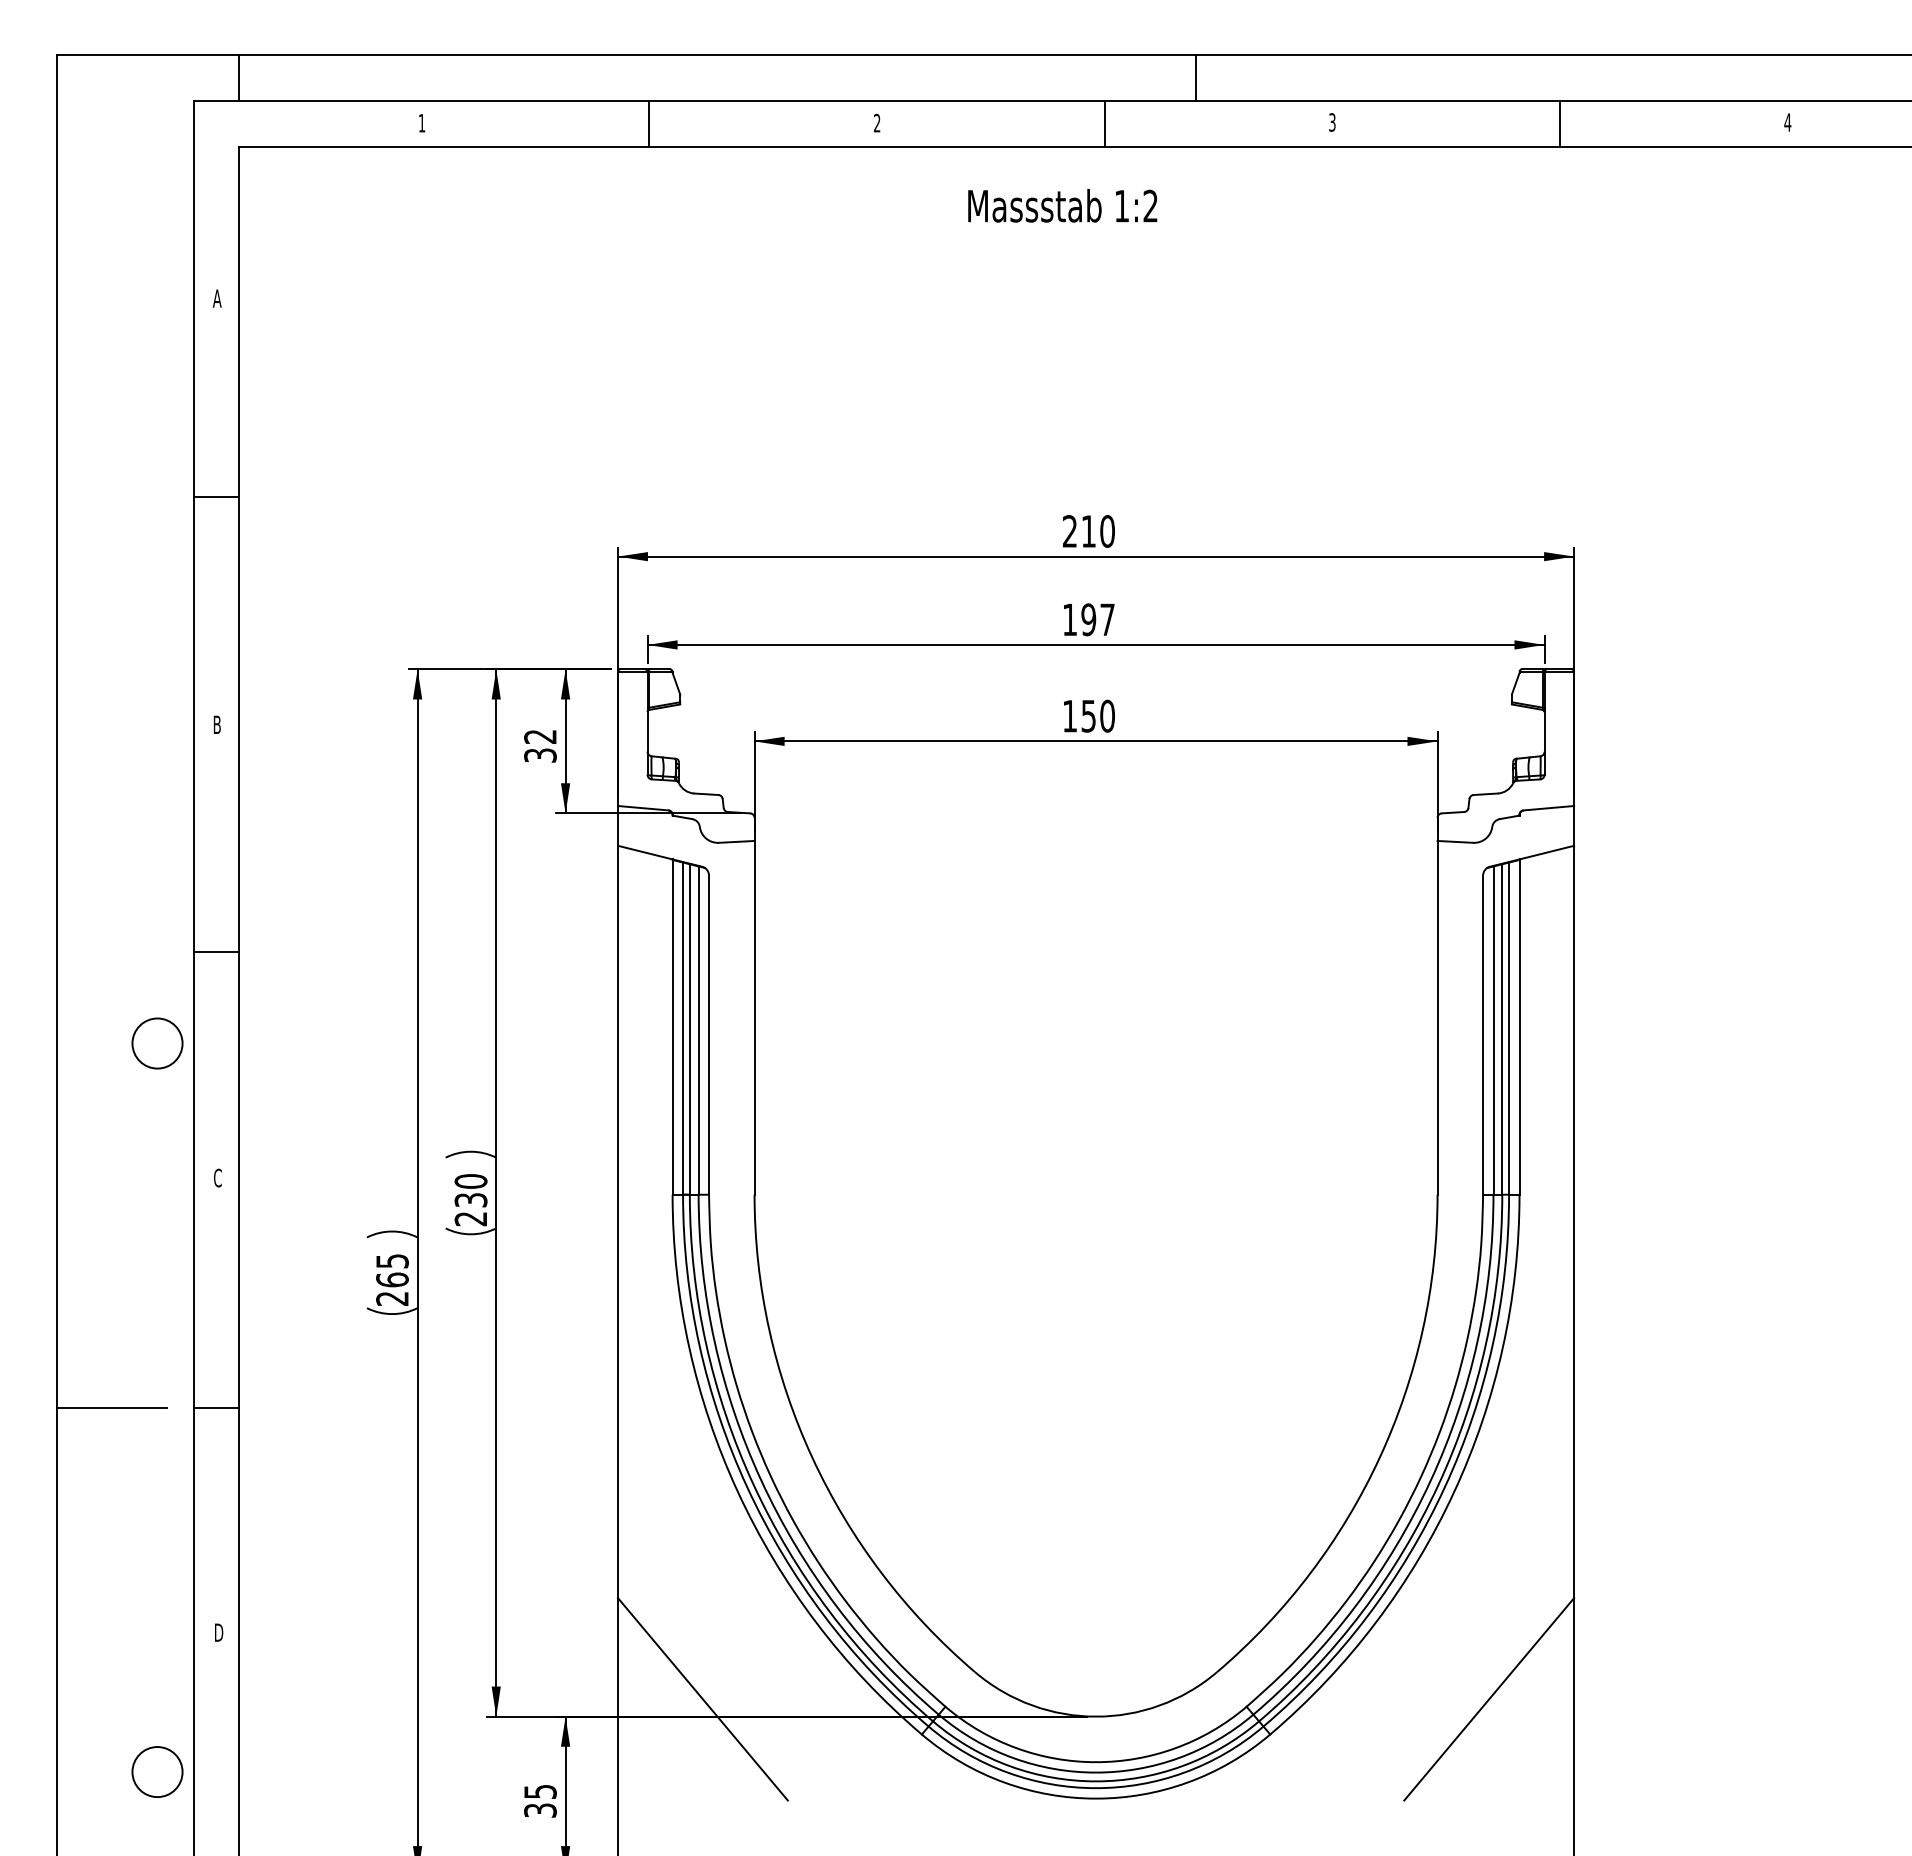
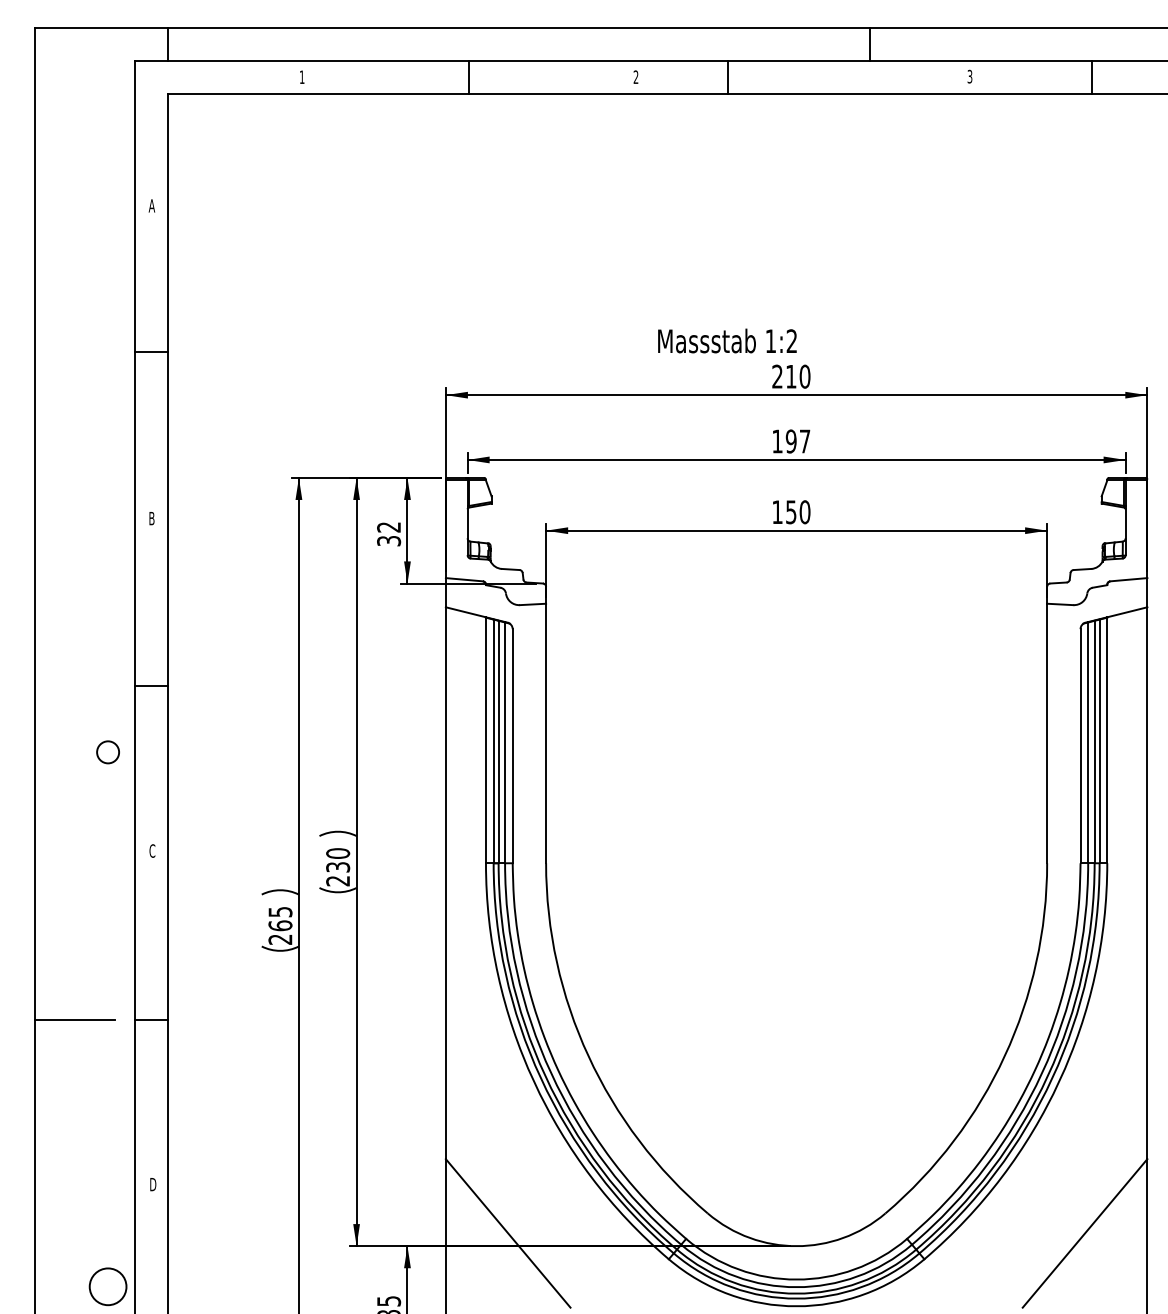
line: (1104, 123) -> (727, 77), moved
line: (1559, 123) -> (1091, 77), moved
text: (1062, 205) -> (727, 340), moved
circle: (157, 1043) -> (108, 752), size x0.6

